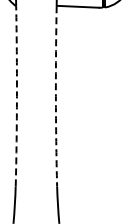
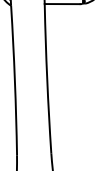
arc: (16, 96) -> (14, 80), dashed -> solid
arc: (55, 96) -> (46, 79), dashed -> solid

